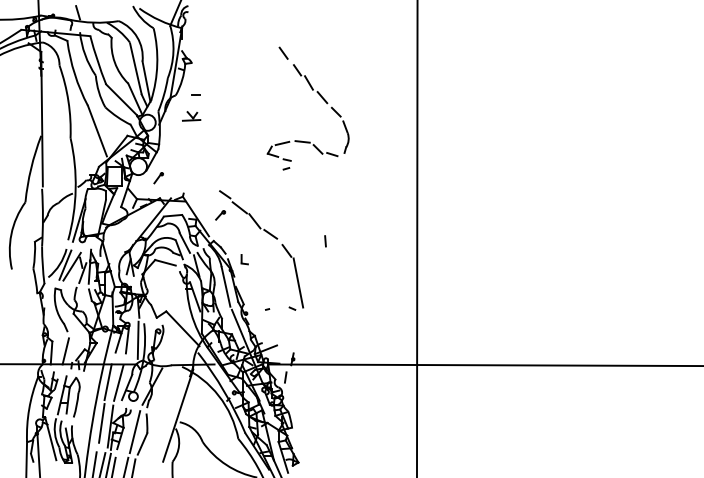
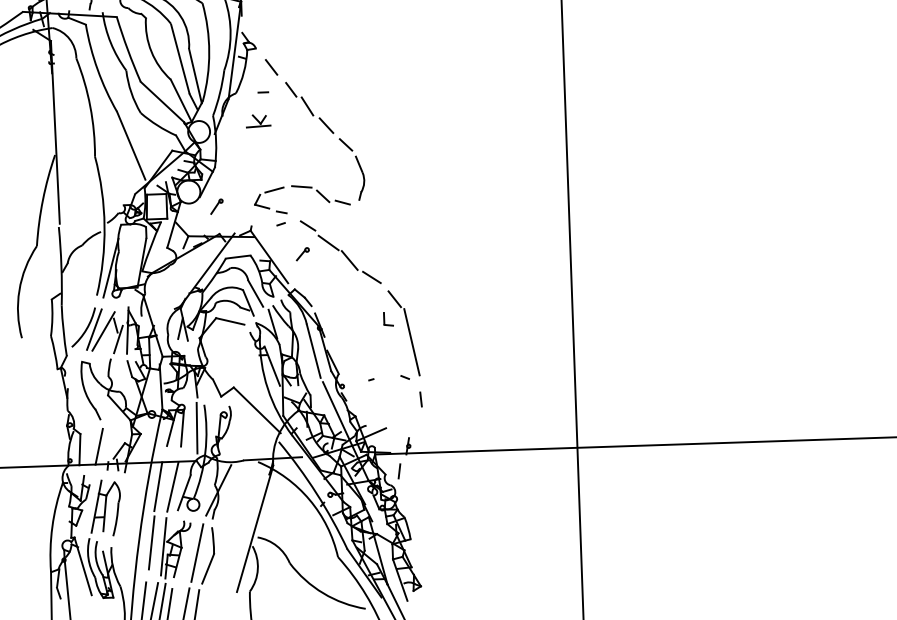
part: (321, 98) -> (325, 126), moved
line: (325, 241) -> (421, 399), moved
part: (244, 259) -> (388, 319), moved

